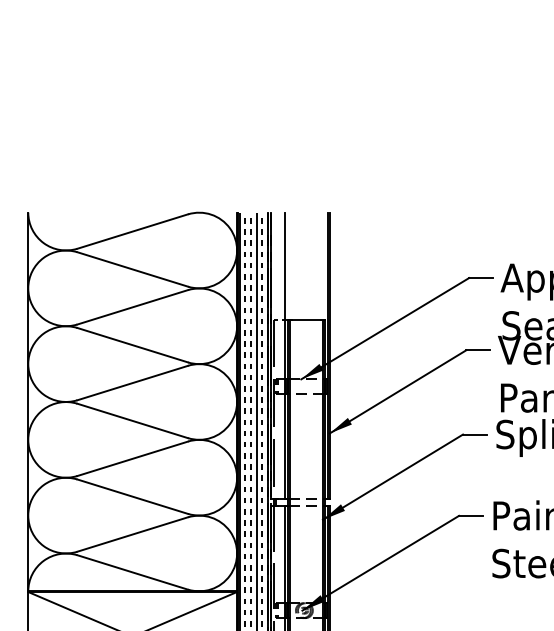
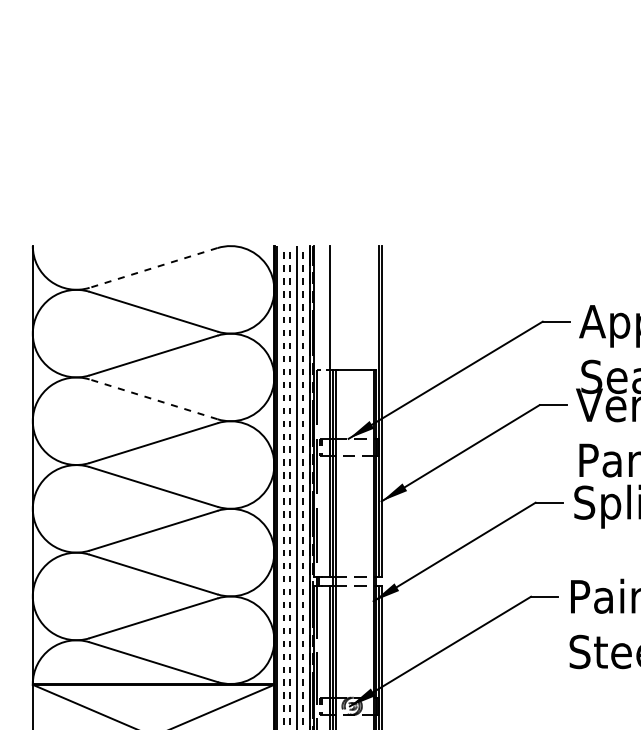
line: (132, 232) -> (153, 268), solid -> dashed
line: (132, 345) -> (153, 399), solid -> dashed

